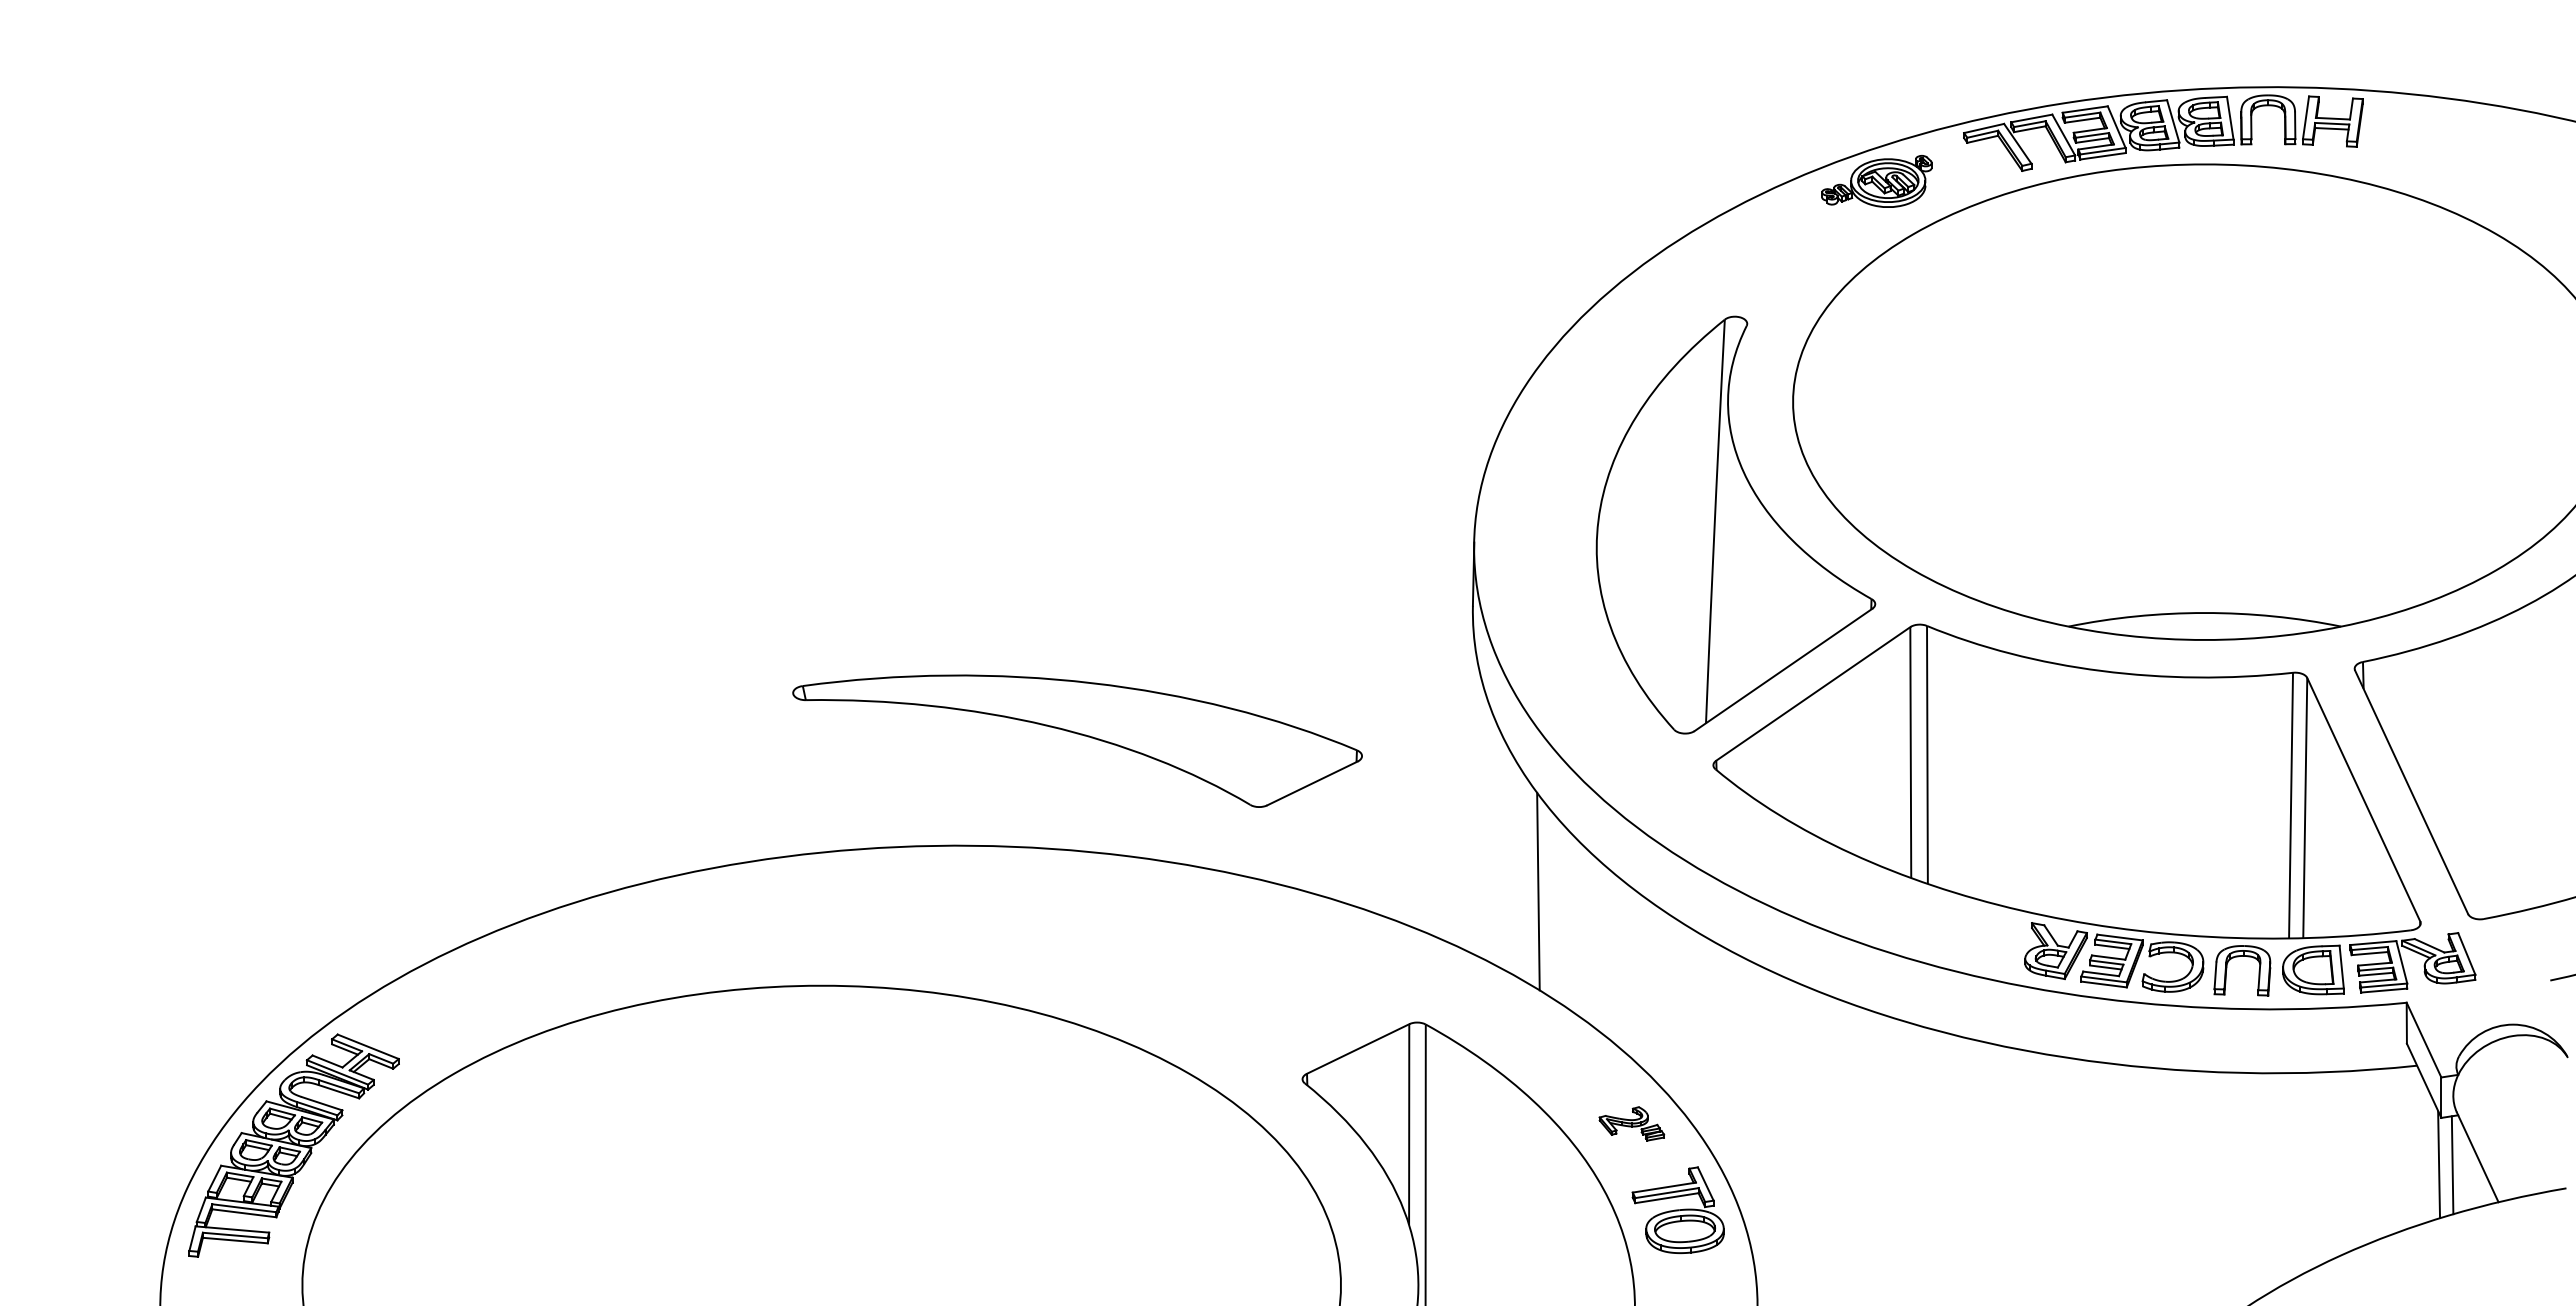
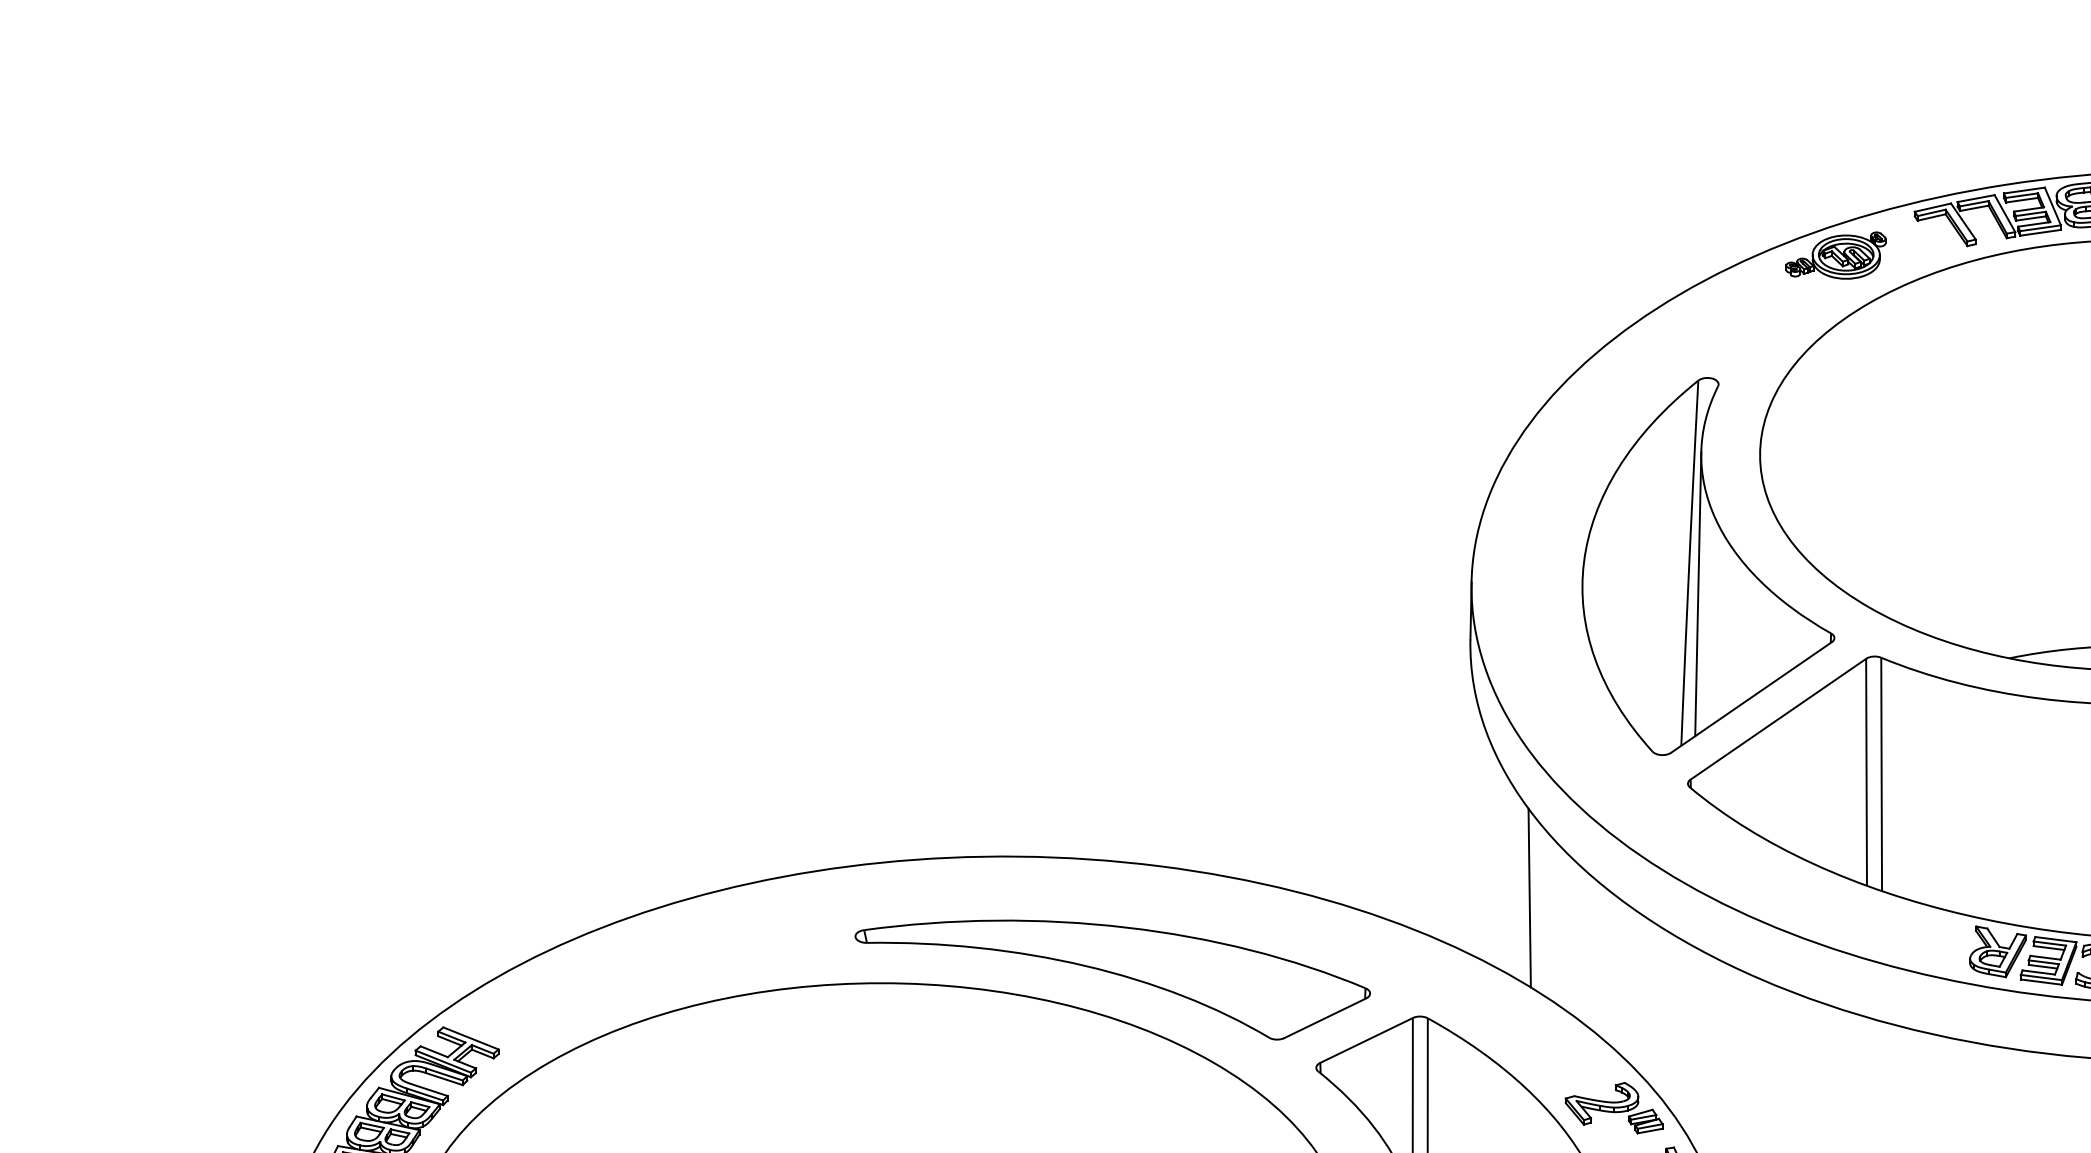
line: (1724, 555) -> (1698, 593), added
part: (1077, 740) -> (1112, 979), moved
part: (1631, 1123) -> (1613, 1107), size x1.67

